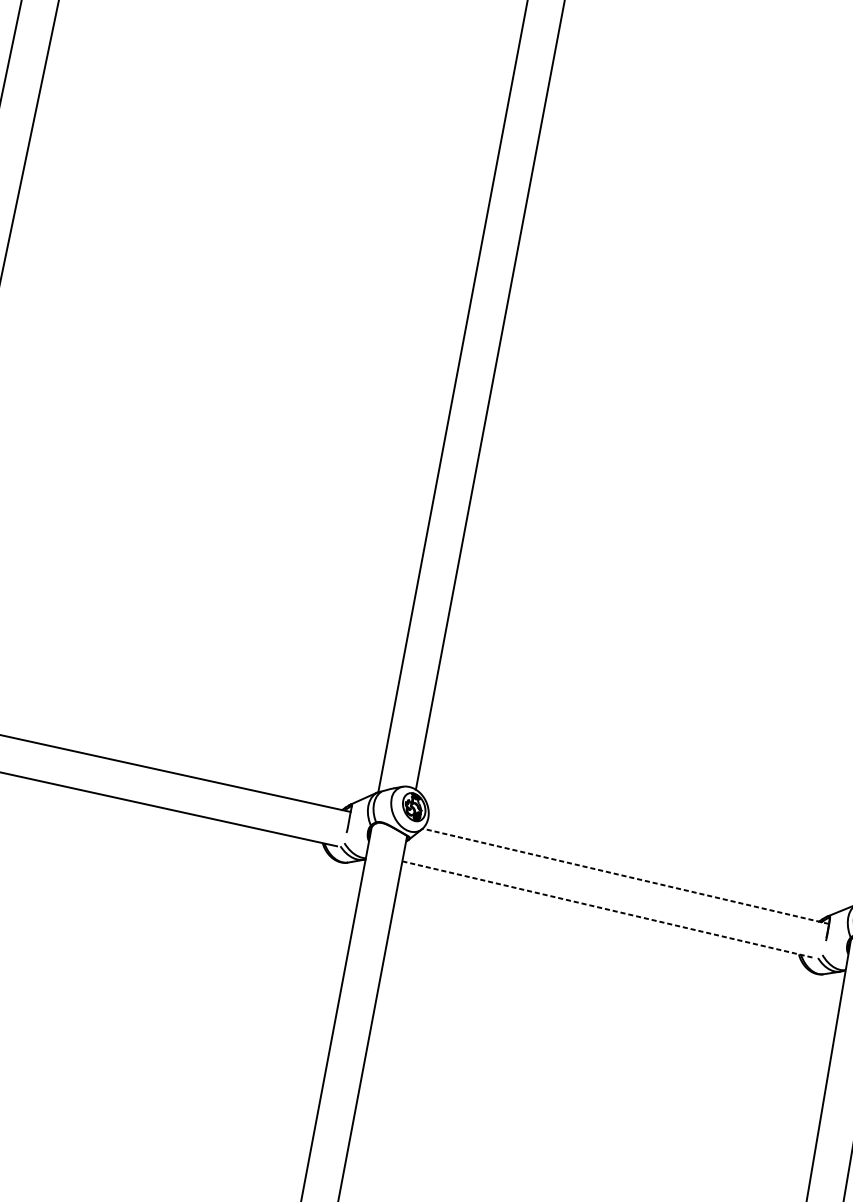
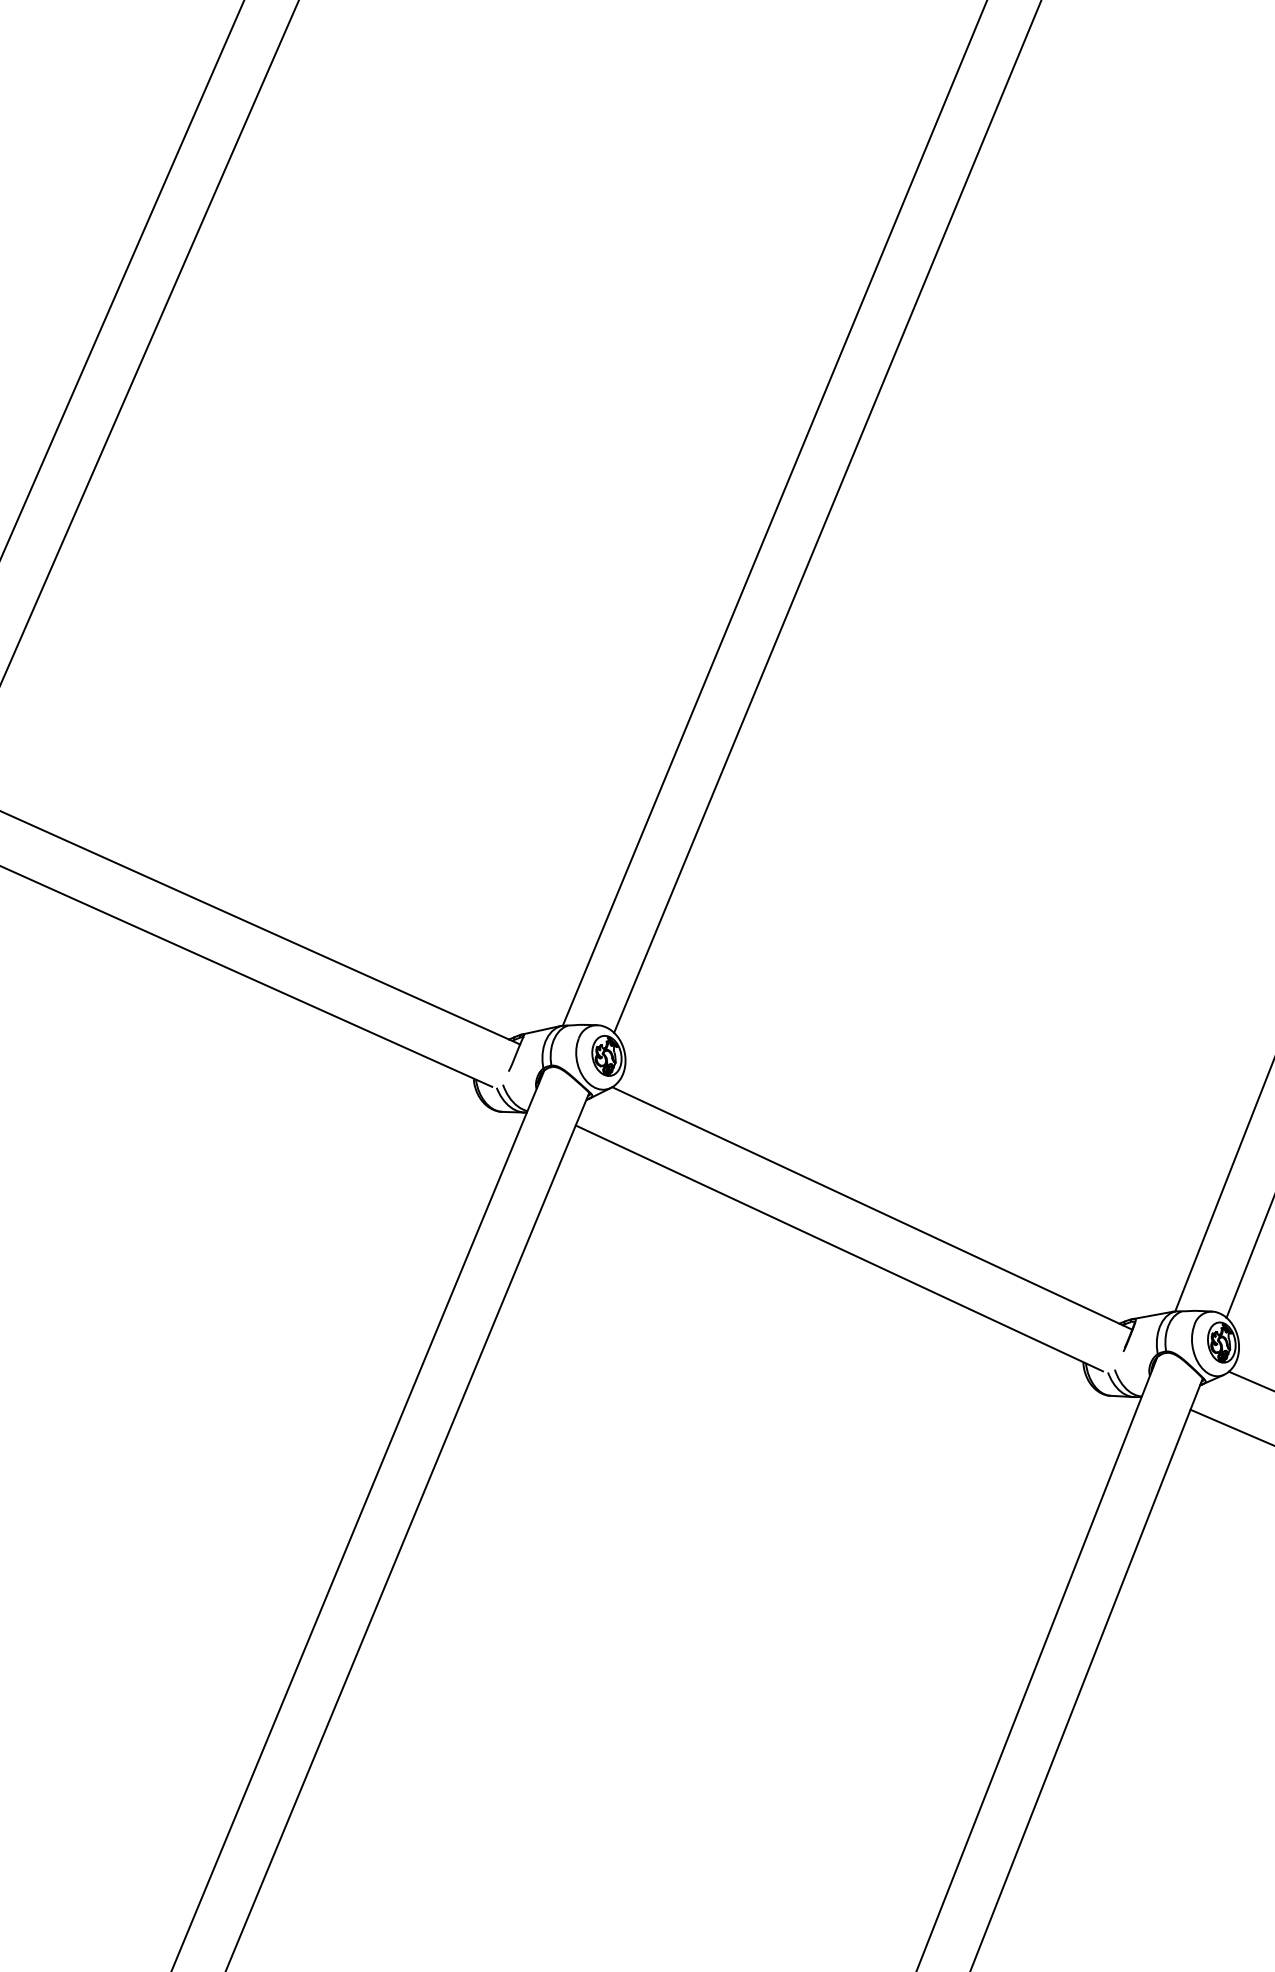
line: (625, 876) -> (872, 1208), dashed -> solid
line: (608, 909) -> (839, 1248), dashed -> solid

